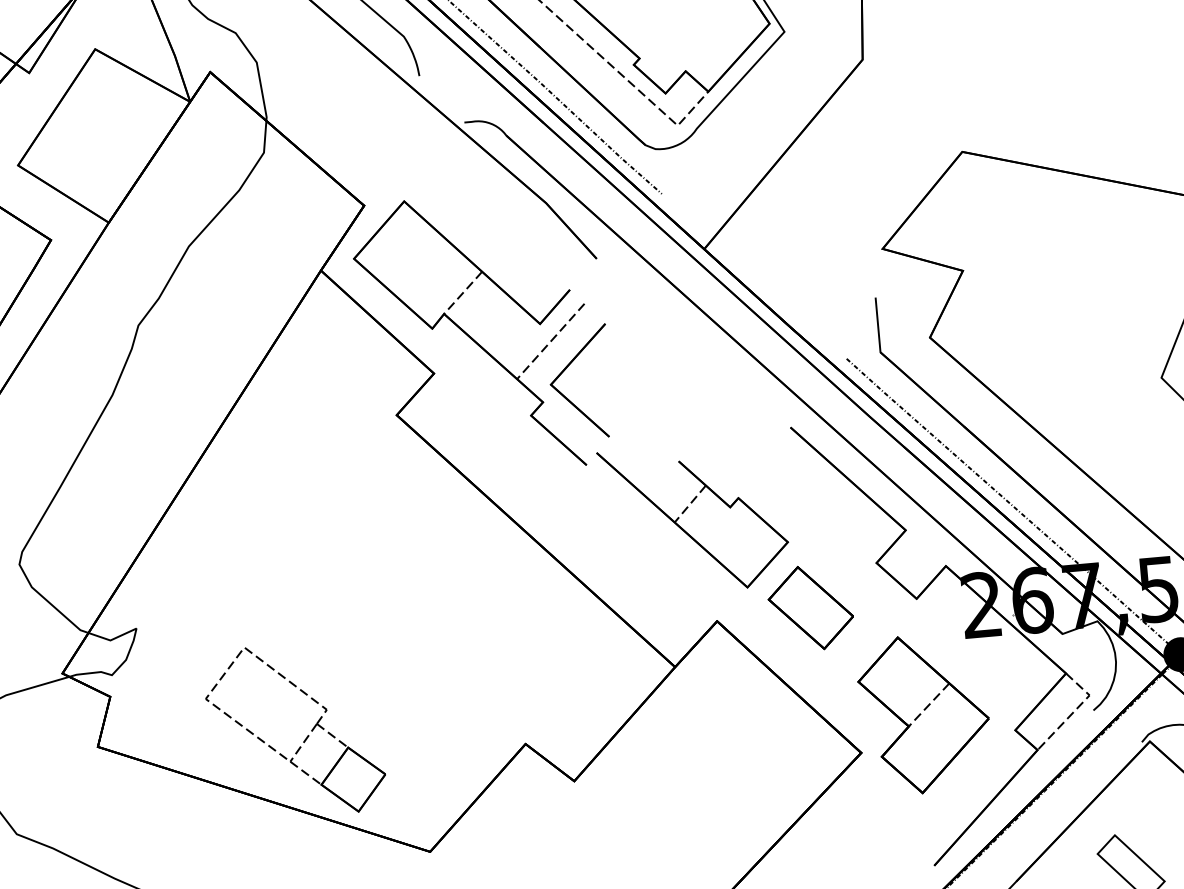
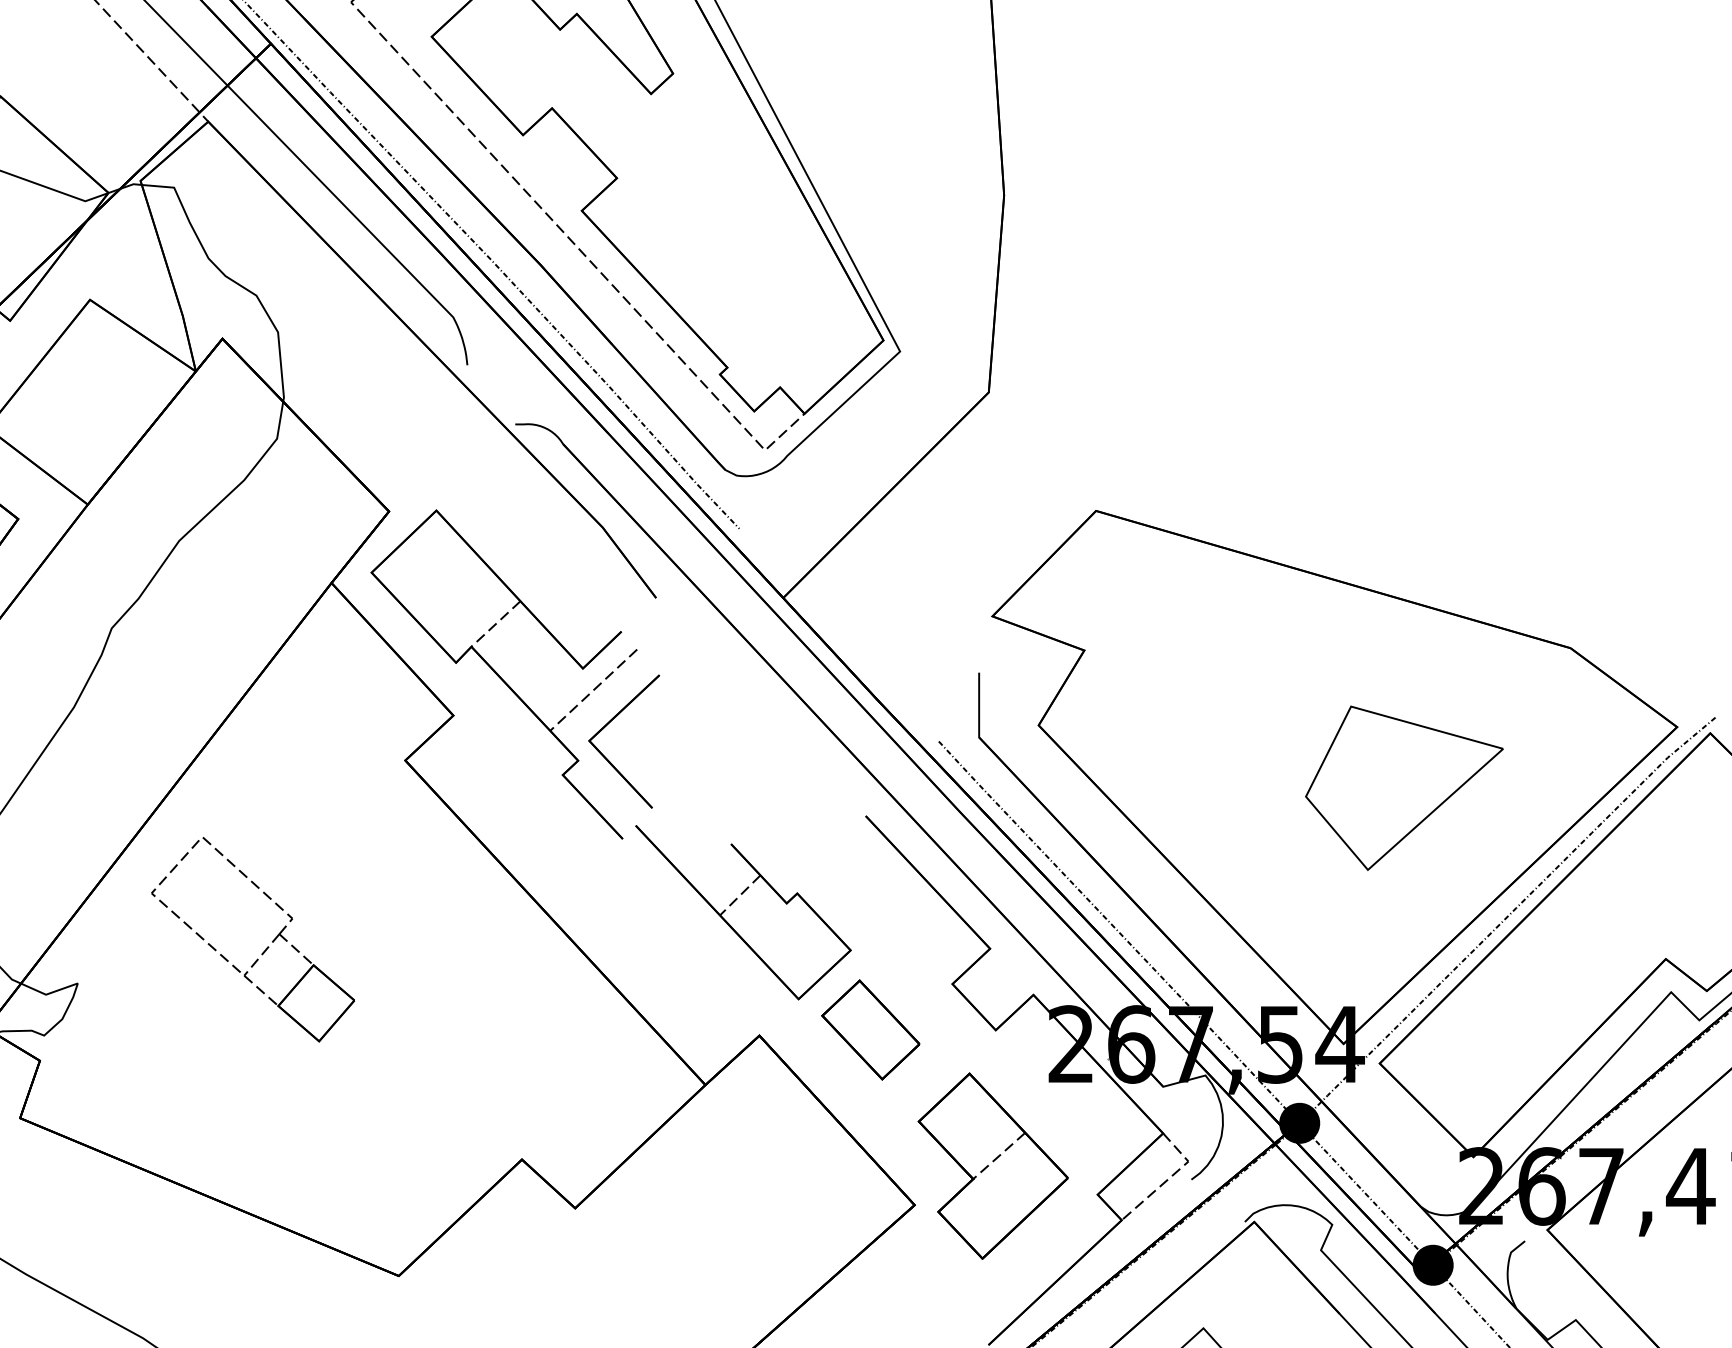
part: (307, 736) -> (266, 947), moved

